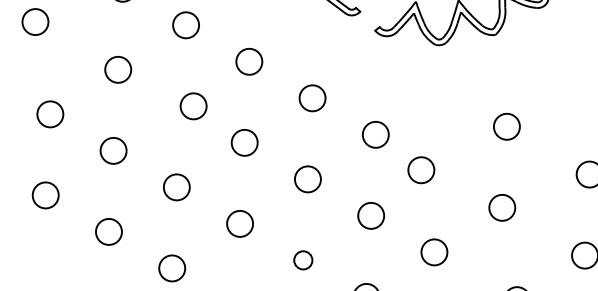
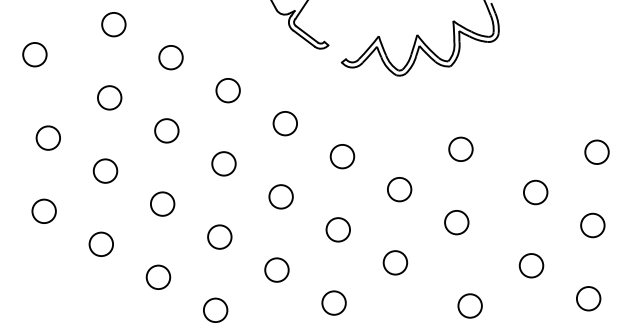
circle: (193, 105) -> (166, 130), moved
circle: (421, 170) -> (399, 189), moved
circle: (302, 259) -> (276, 269), size x1.43

